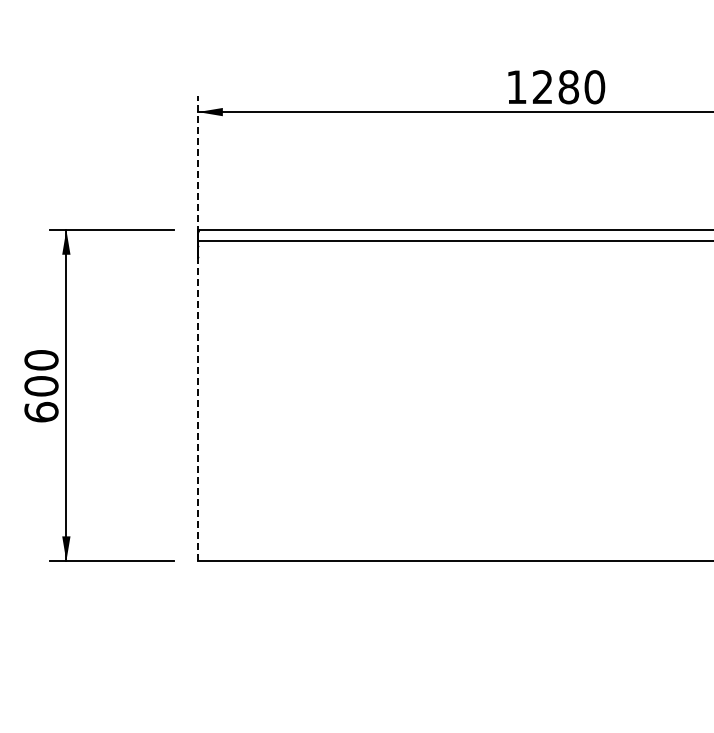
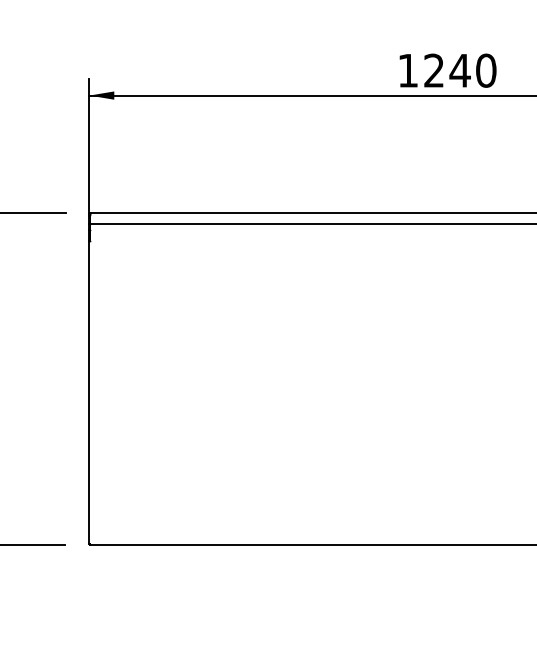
text: (568, 87) -> (459, 71), 1280 -> 1240
line: (198, 164) -> (89, 148), dashed -> solid
line: (198, 409) -> (89, 393), dashed -> solid

